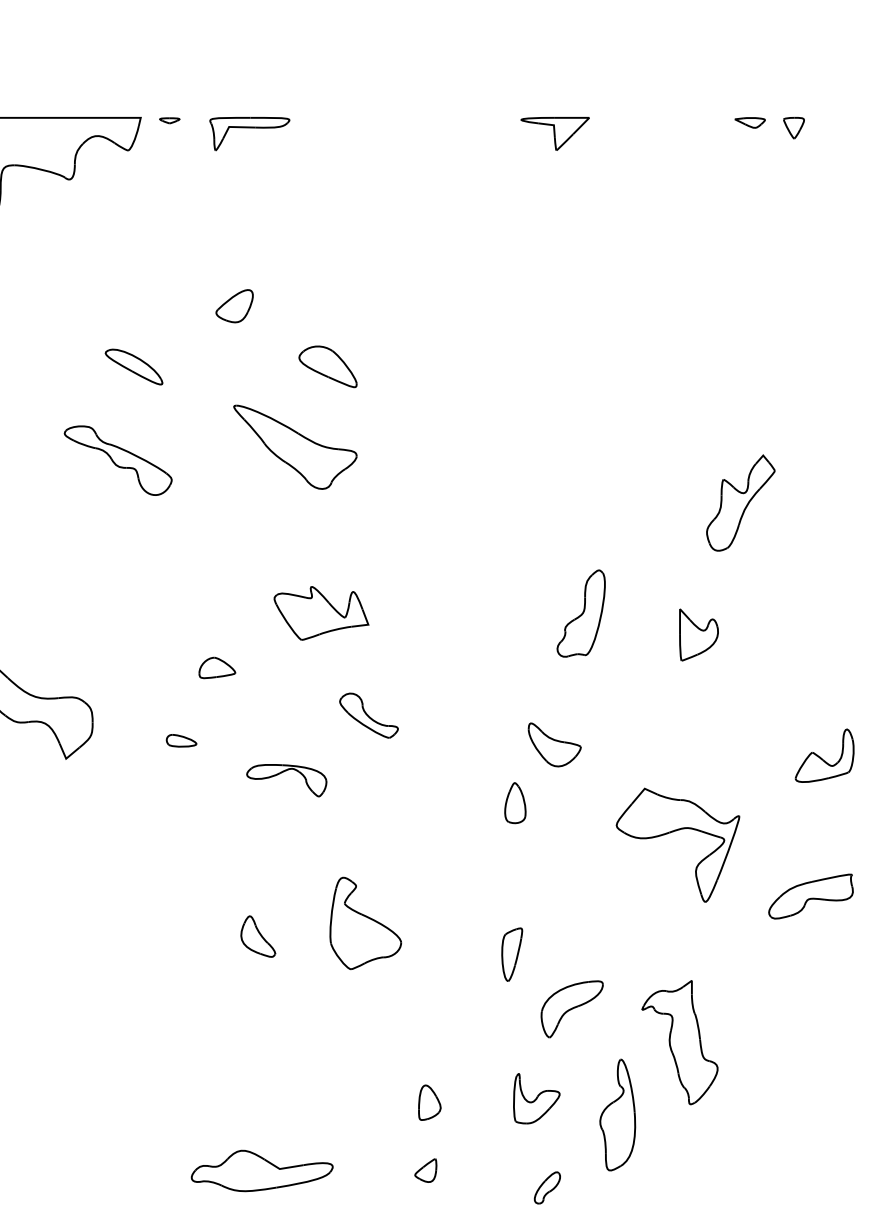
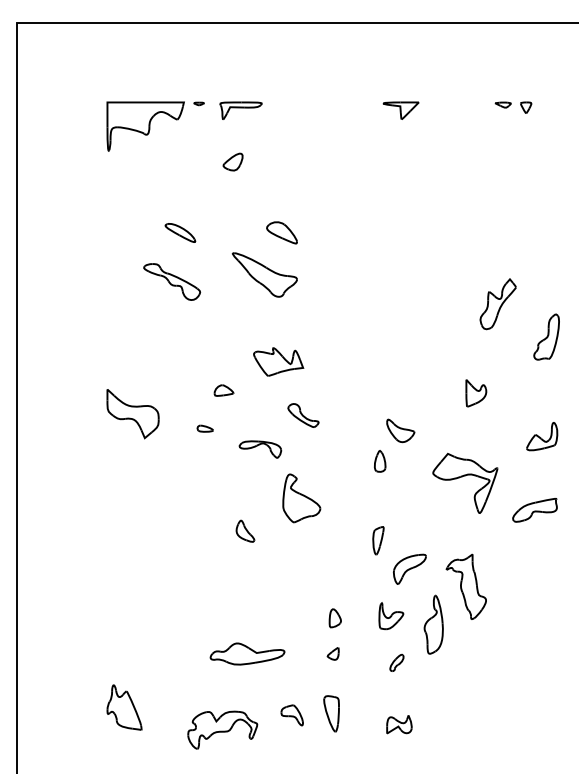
part: (233, 305) -> (232, 161), moved
part: (580, 612) -> (546, 336), moved
part: (699, 635) -> (476, 393), moved
part: (365, 923) -> (301, 498), moved

